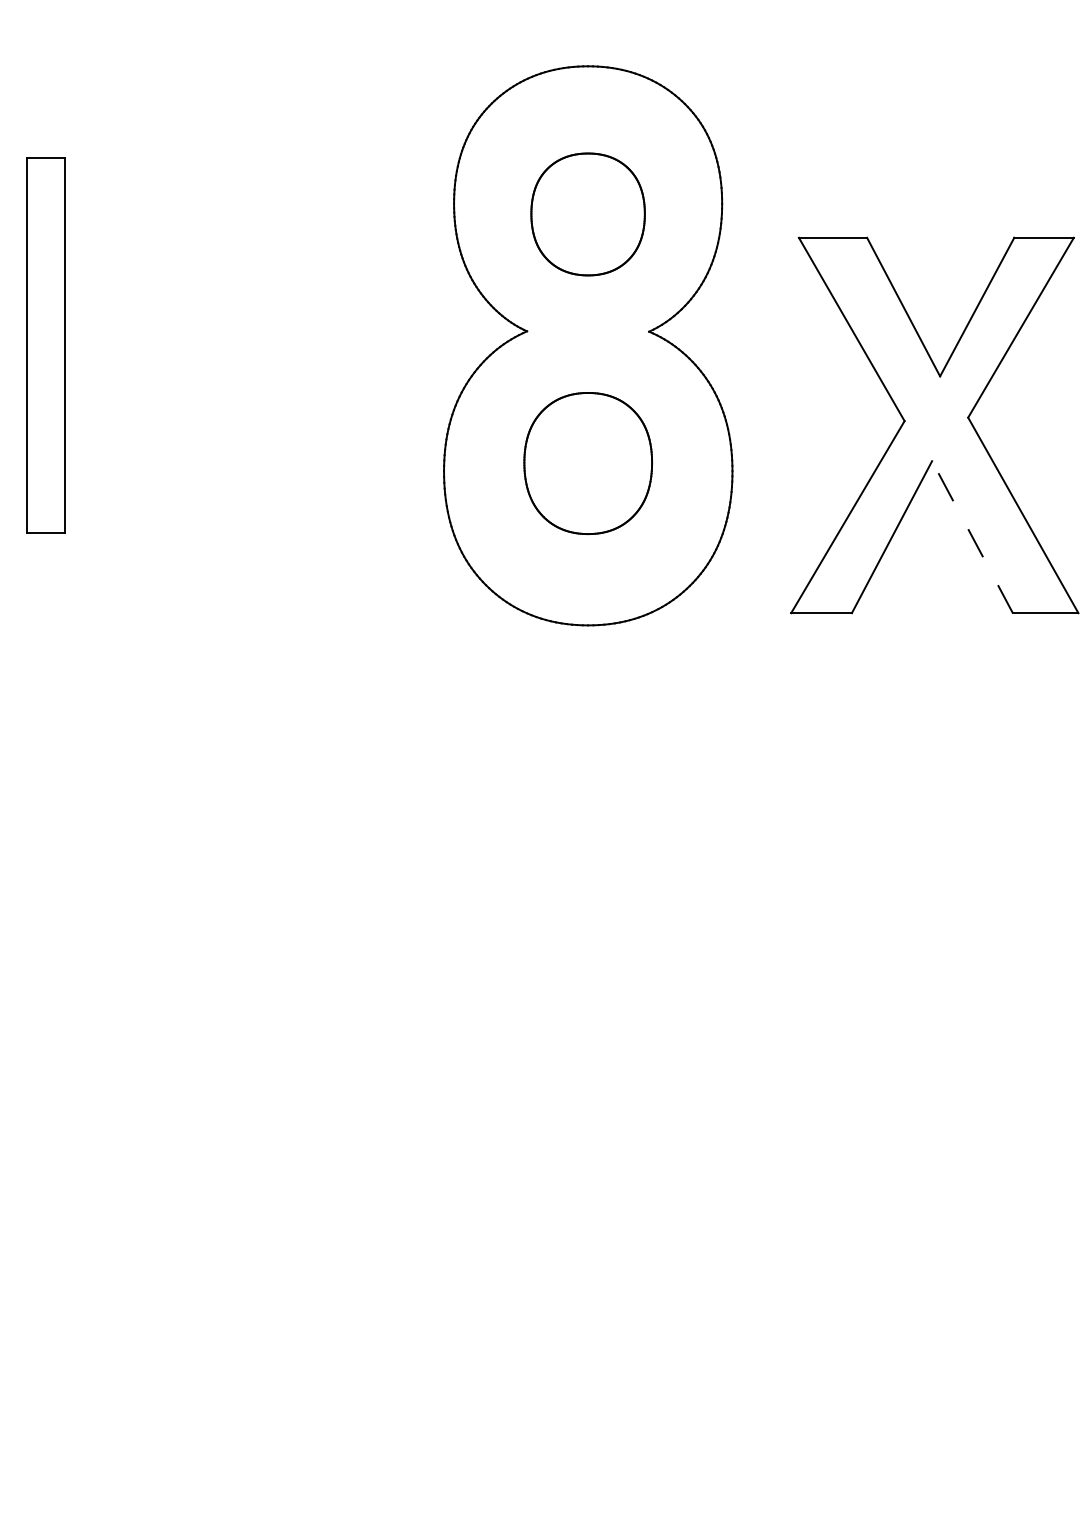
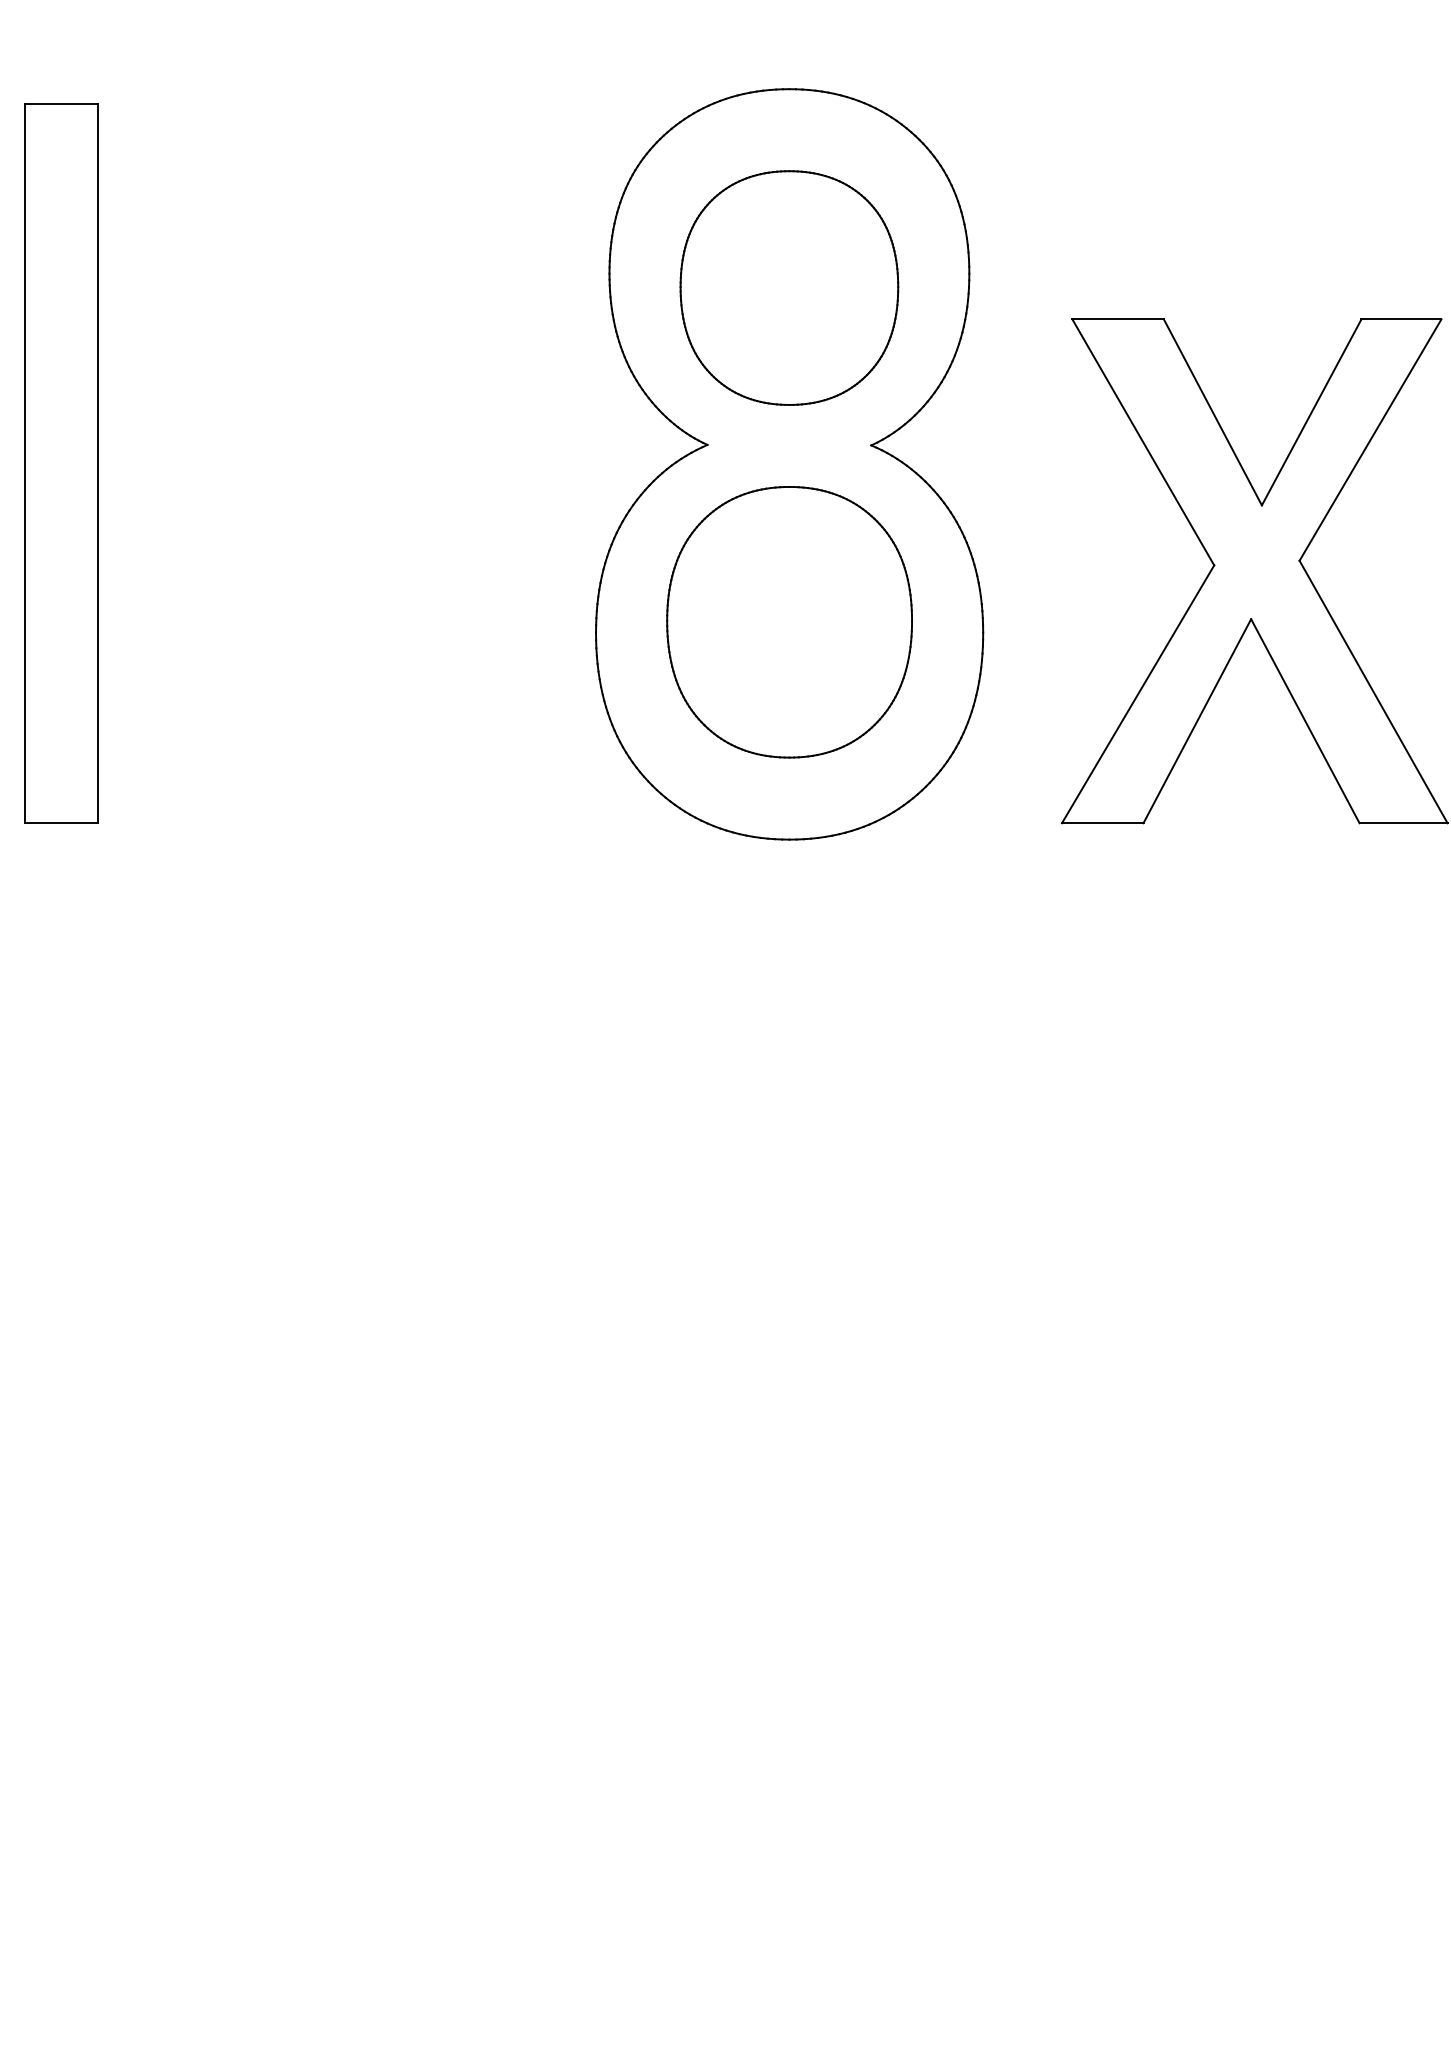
part: (588, 214) -> (789, 287), size x1.43
part: (45, 345) -> (61, 463), size x1.43
part: (588, 463) -> (789, 622), size x1.43
line: (972, 537) -> (1305, 721), dashed -> solid

